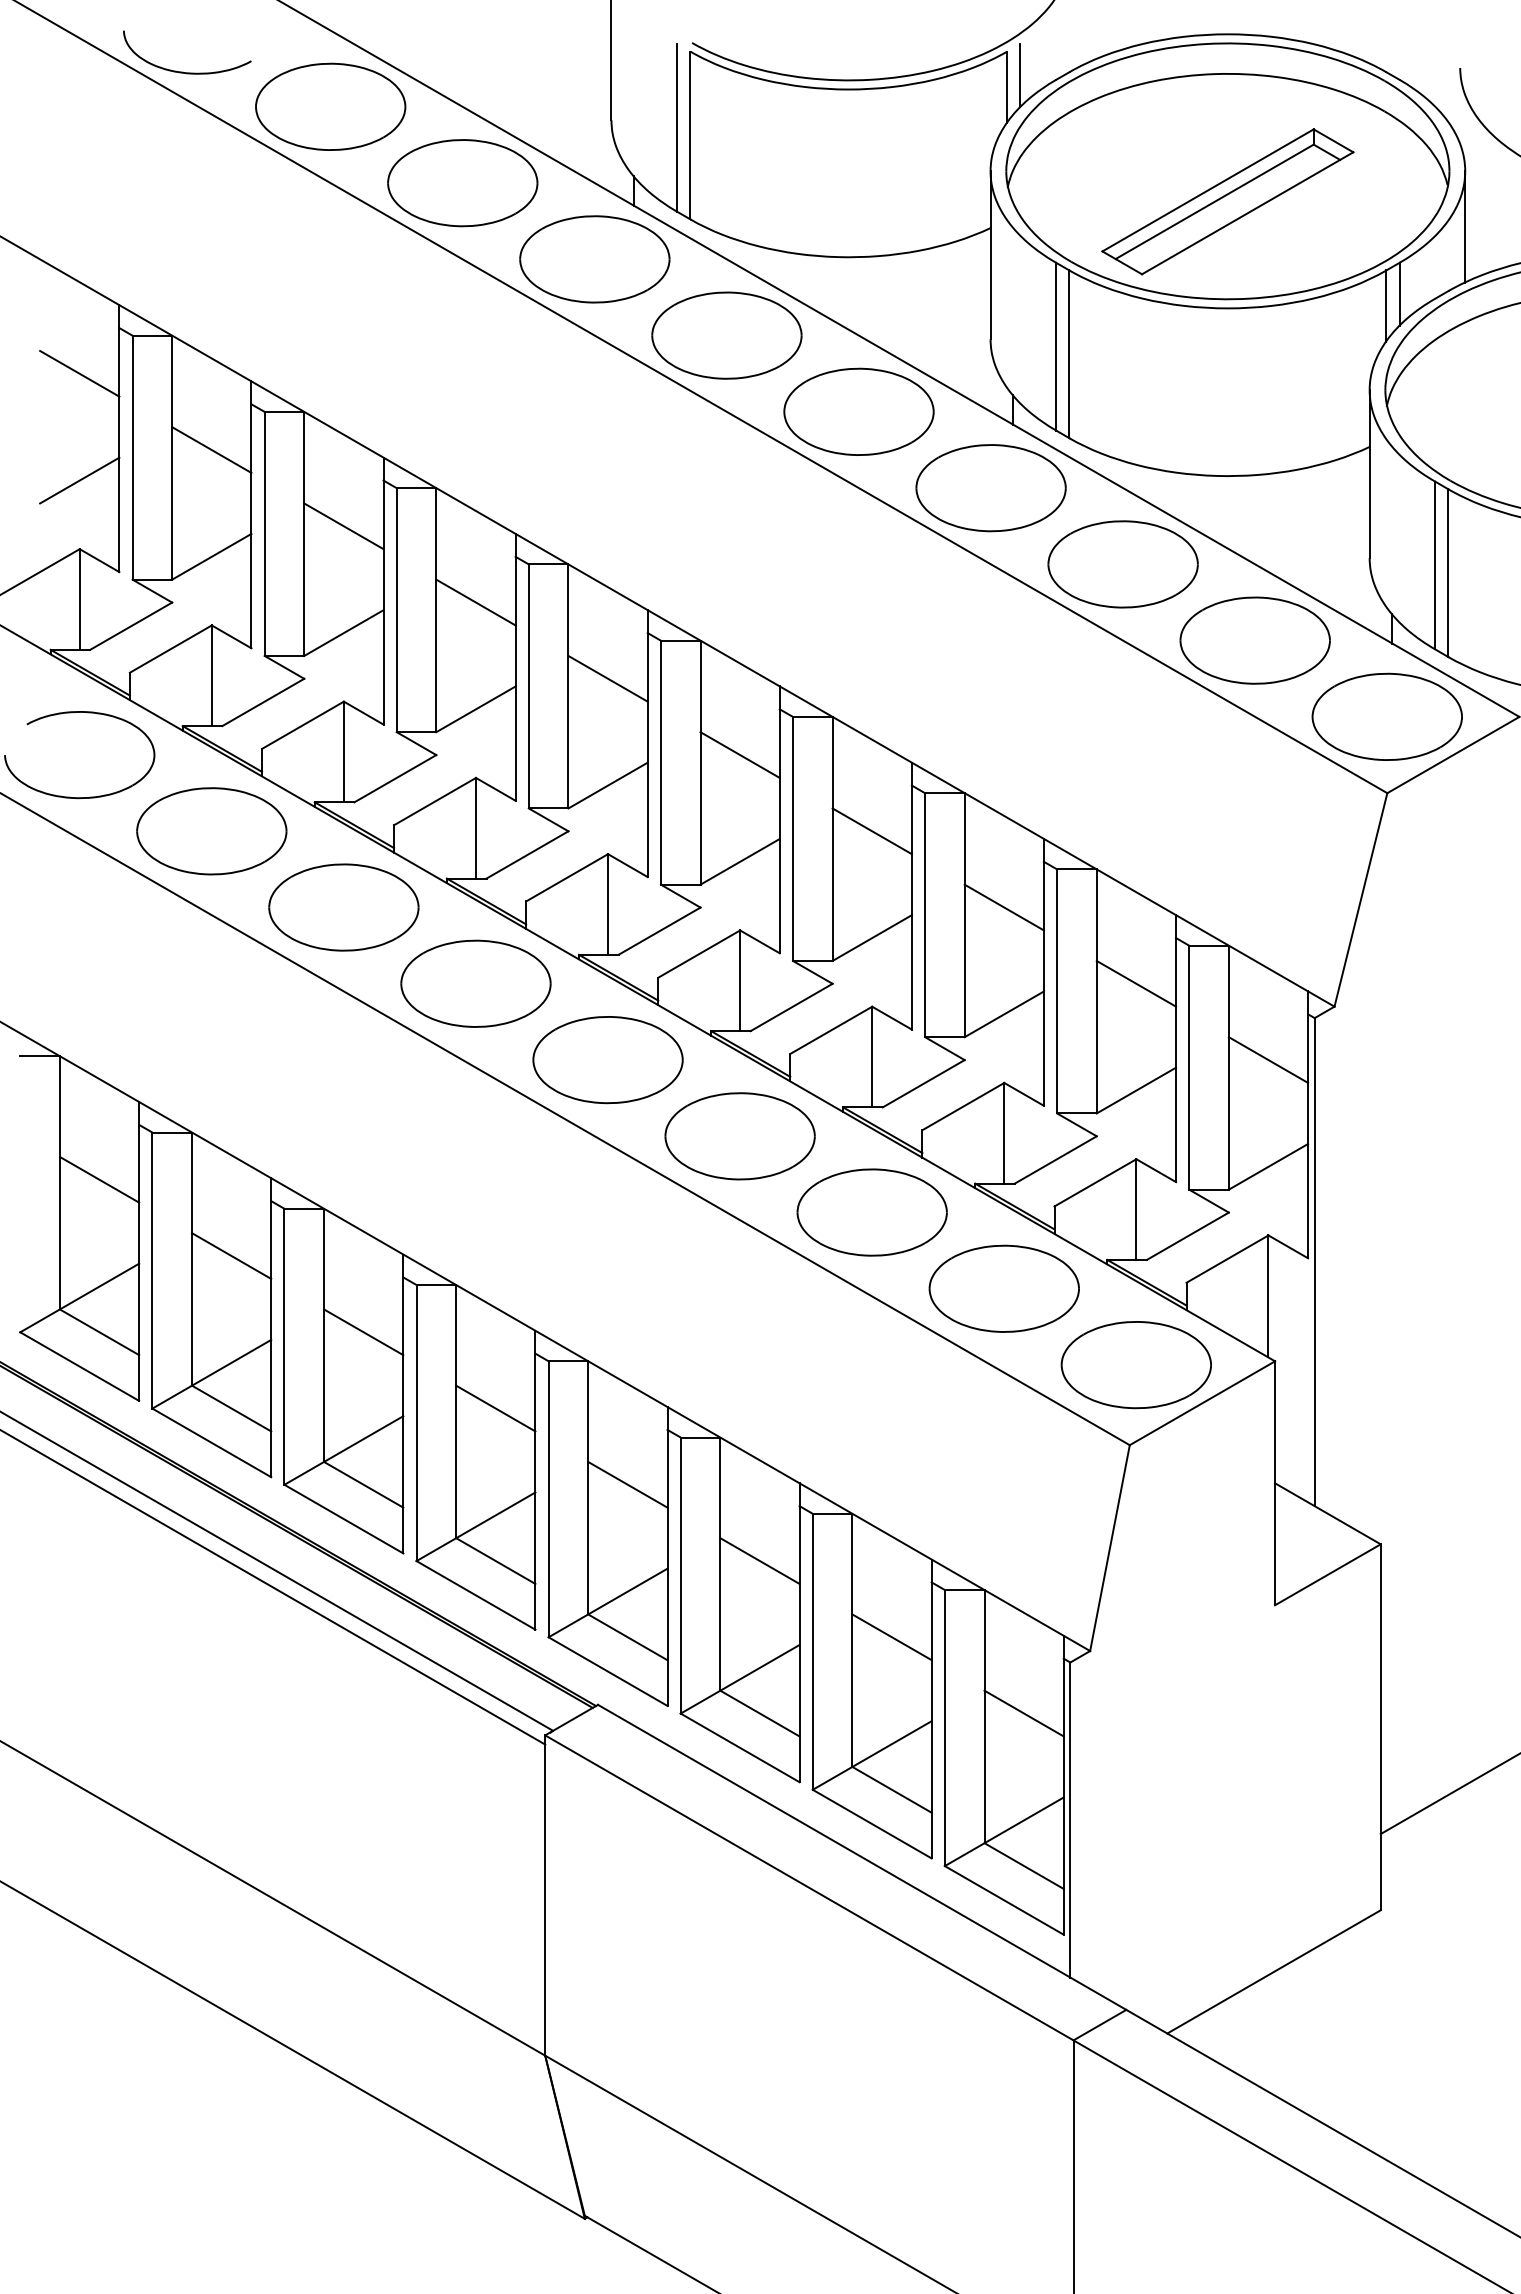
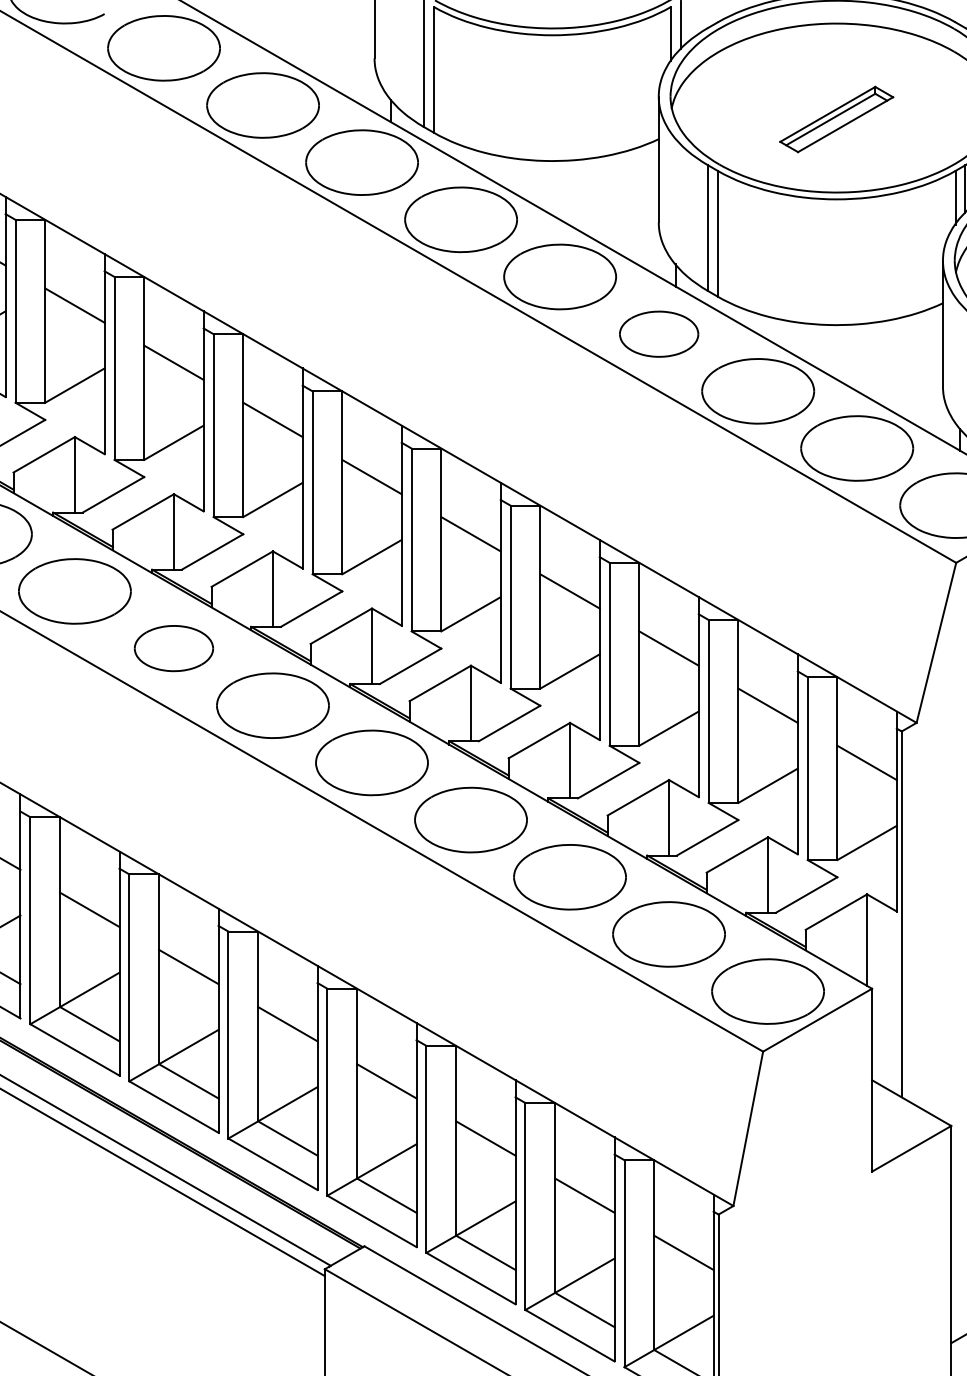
part: (1227, 201) -> (836, 119), size x0.6
part: (990, 488) -> (658, 334), size x0.7
part: (343, 907) -> (173, 648), size x0.7

